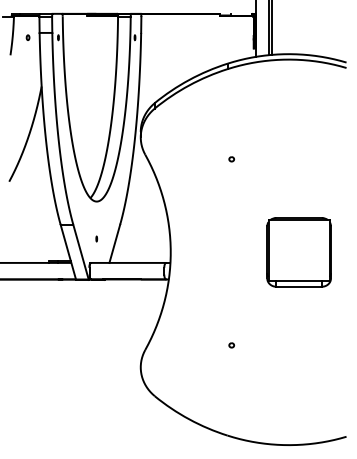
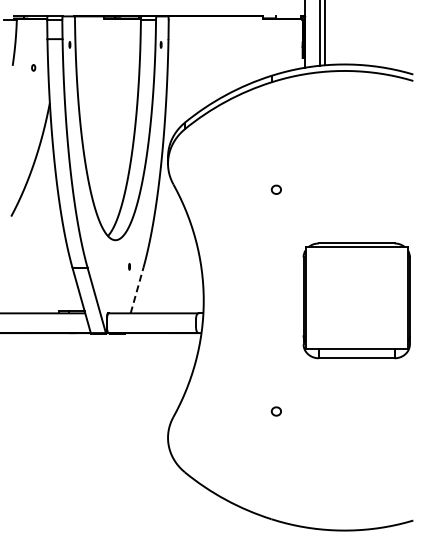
part: (27, 37) -> (33, 67), moved
part: (231, 159) -> (276, 189), size x1.6
part: (96, 238) -> (129, 266), moved
line: (115, 243) -> (137, 290), solid -> dashed
part: (298, 252) -> (356, 300), size x1.4
part: (231, 345) -> (276, 411), size x1.6

